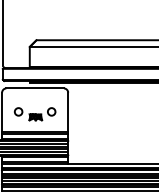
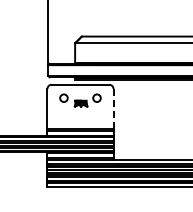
line: (68, 112) -> (113, 108), solid -> dashed
part: (35, 114) -> (80, 100), moved

